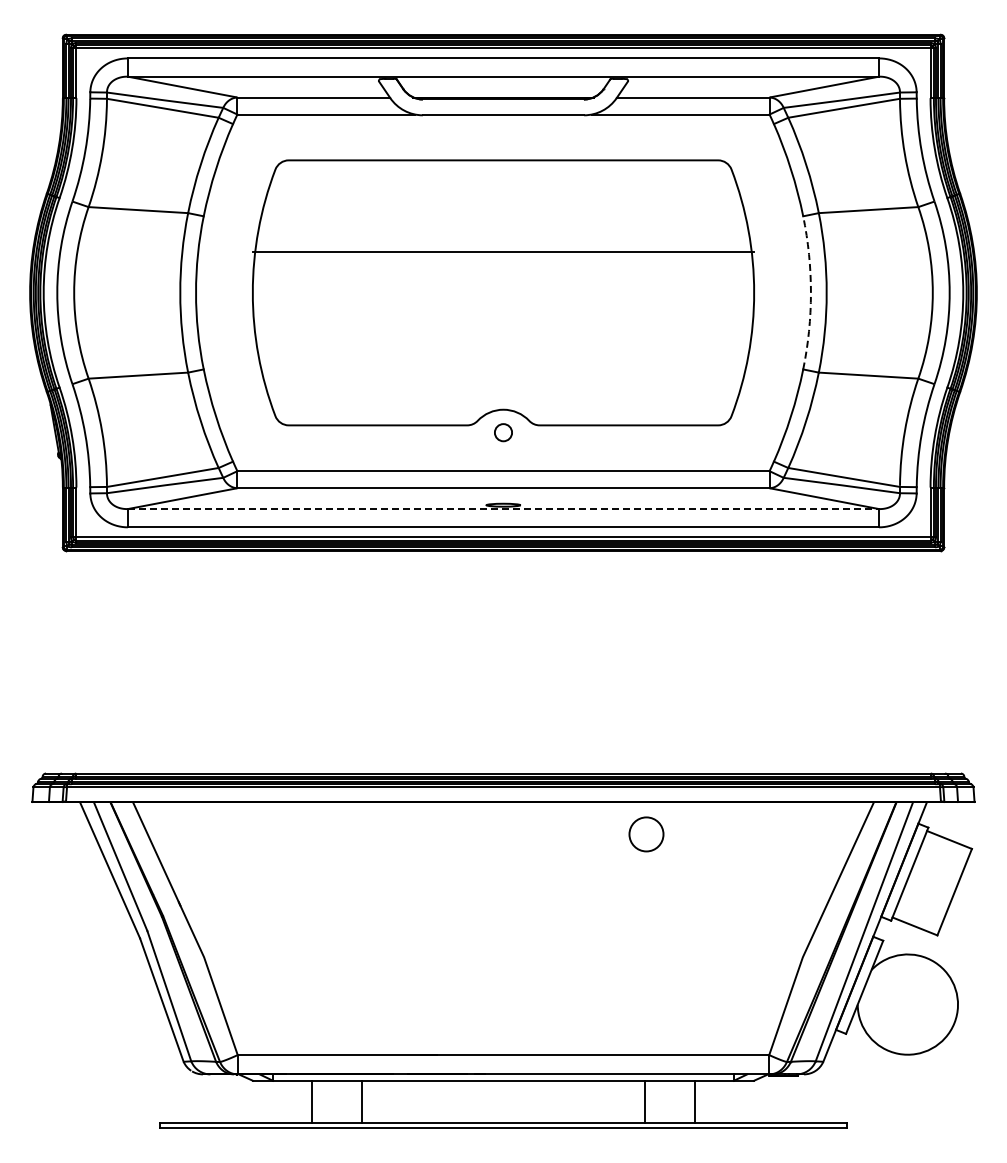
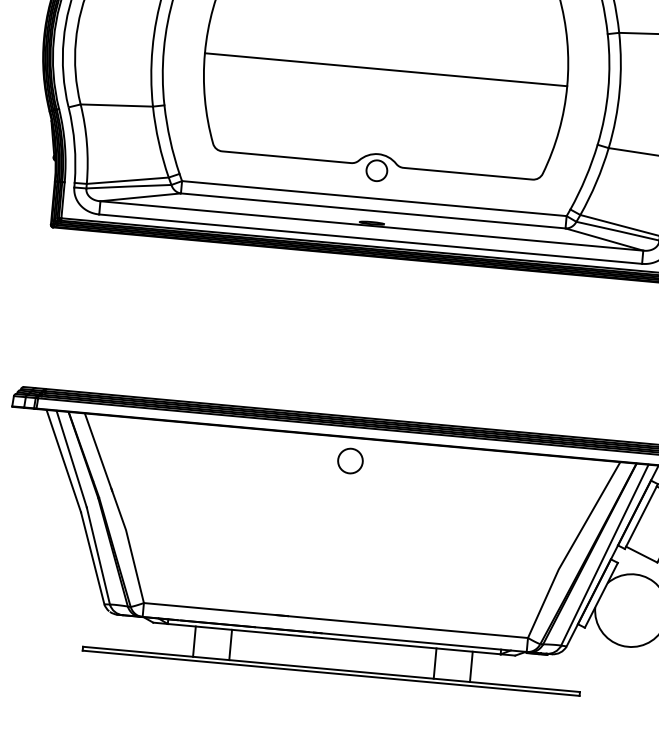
line: (503, 251) -> (386, 69), moved
arc: (810, 292) -> (607, 89), dashed -> solid
circle: (503, 432) -> (376, 170), size x1.67
line: (503, 509) -> (371, 226), dashed -> solid
circle: (646, 834) -> (350, 461), moved

